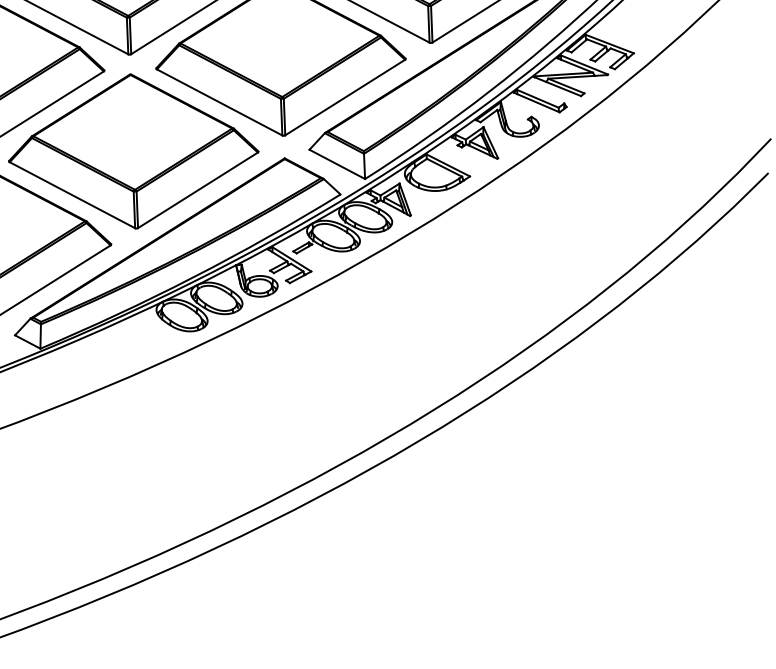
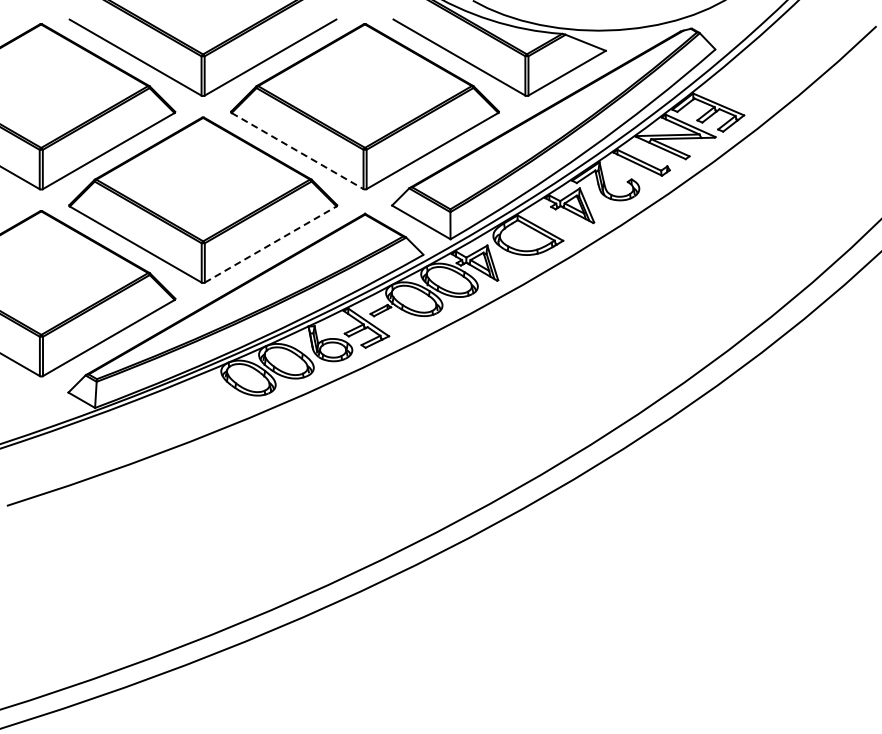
line: (220, 102) -> (298, 151), solid -> dashed
line: (198, 190) -> (271, 244), solid -> dashed

